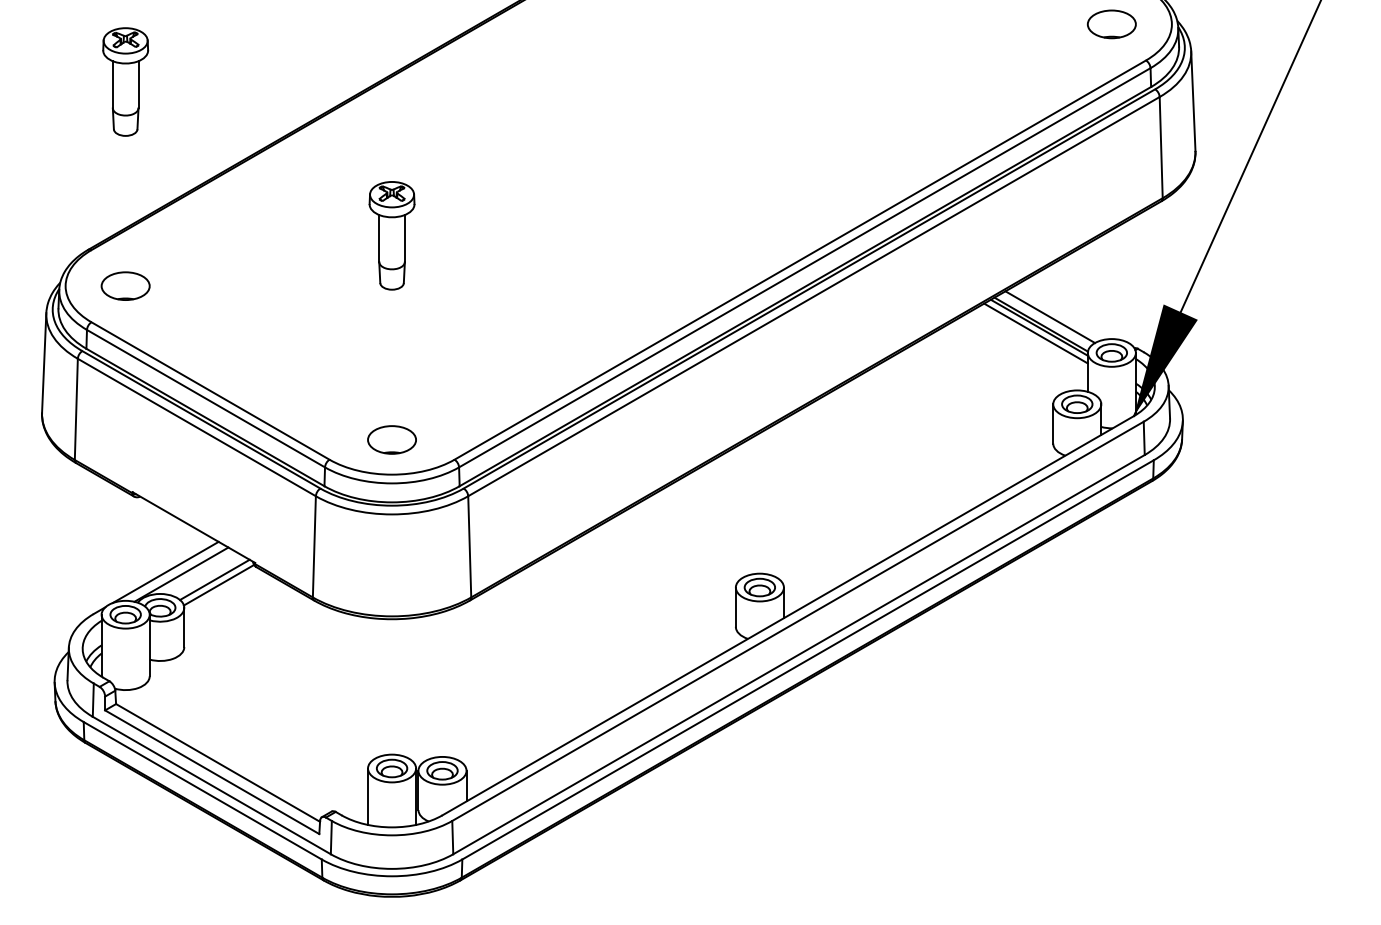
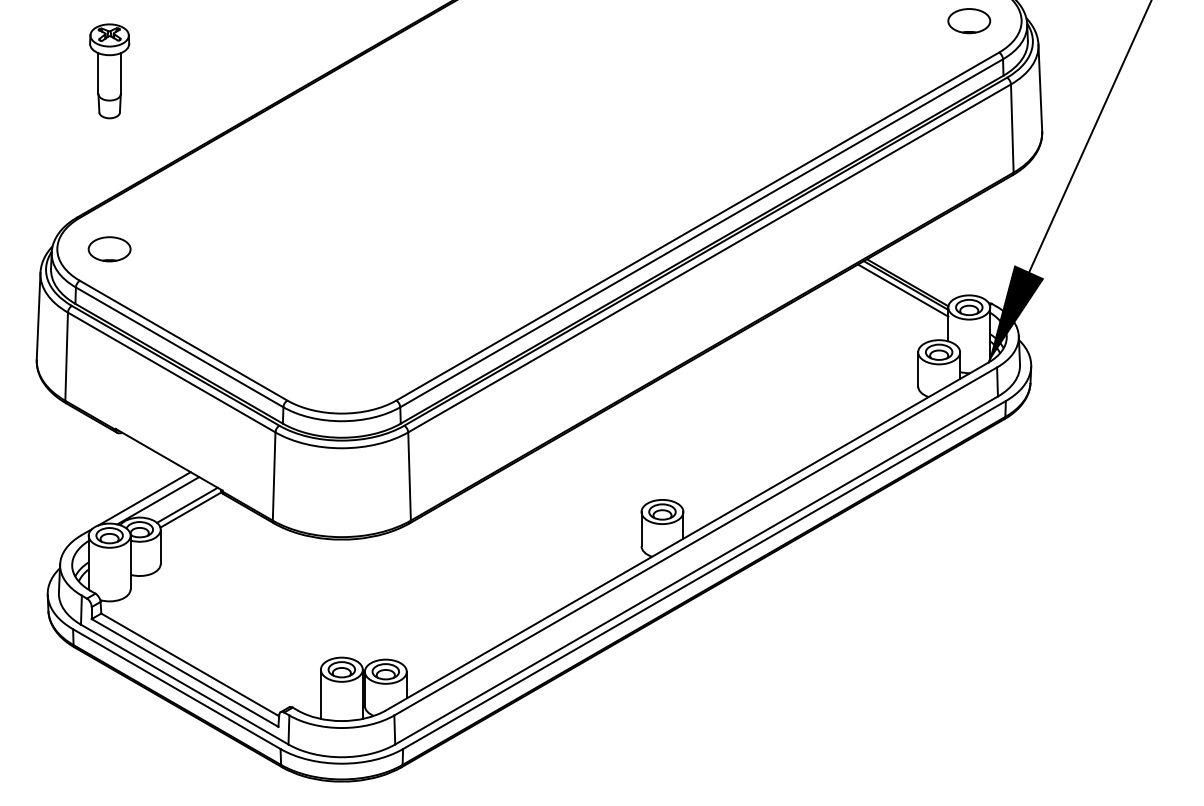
part: (391, 235) -> (341, 205), removed
line: (1050, 316) -> (915, 275), removed
part: (391, 440) -> (341, 383), removed

